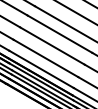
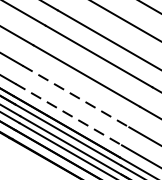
line: (46, 58) -> (76, 96), solid -> dashed
line: (41, 69) -> (68, 114), solid -> dashed

